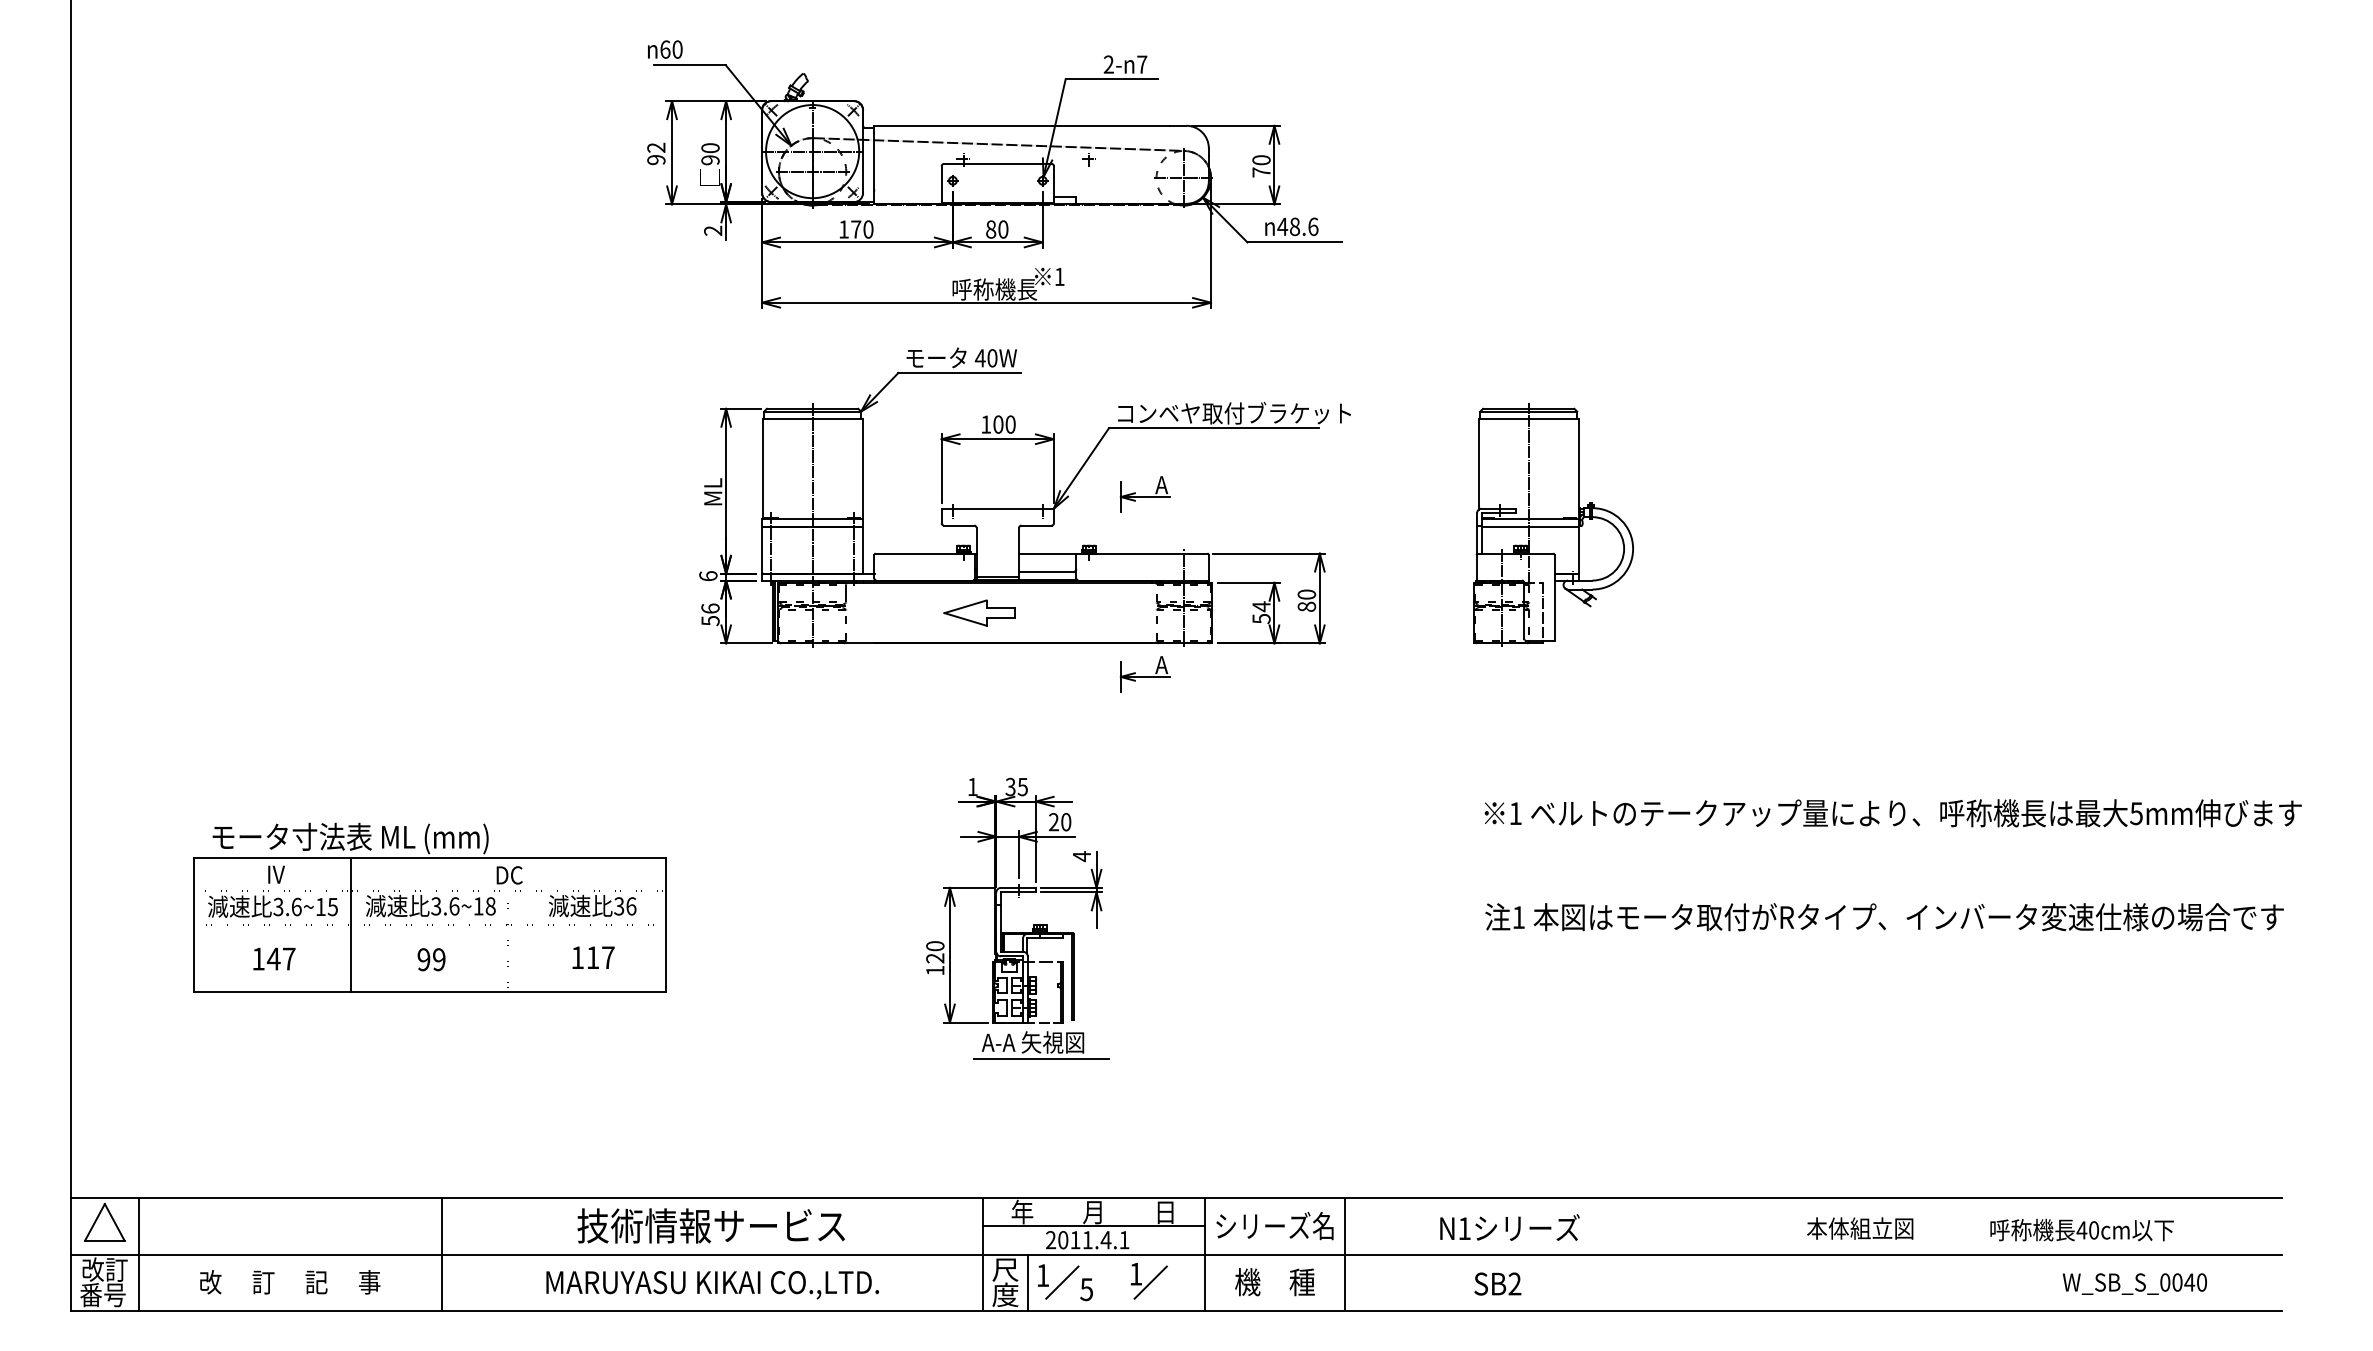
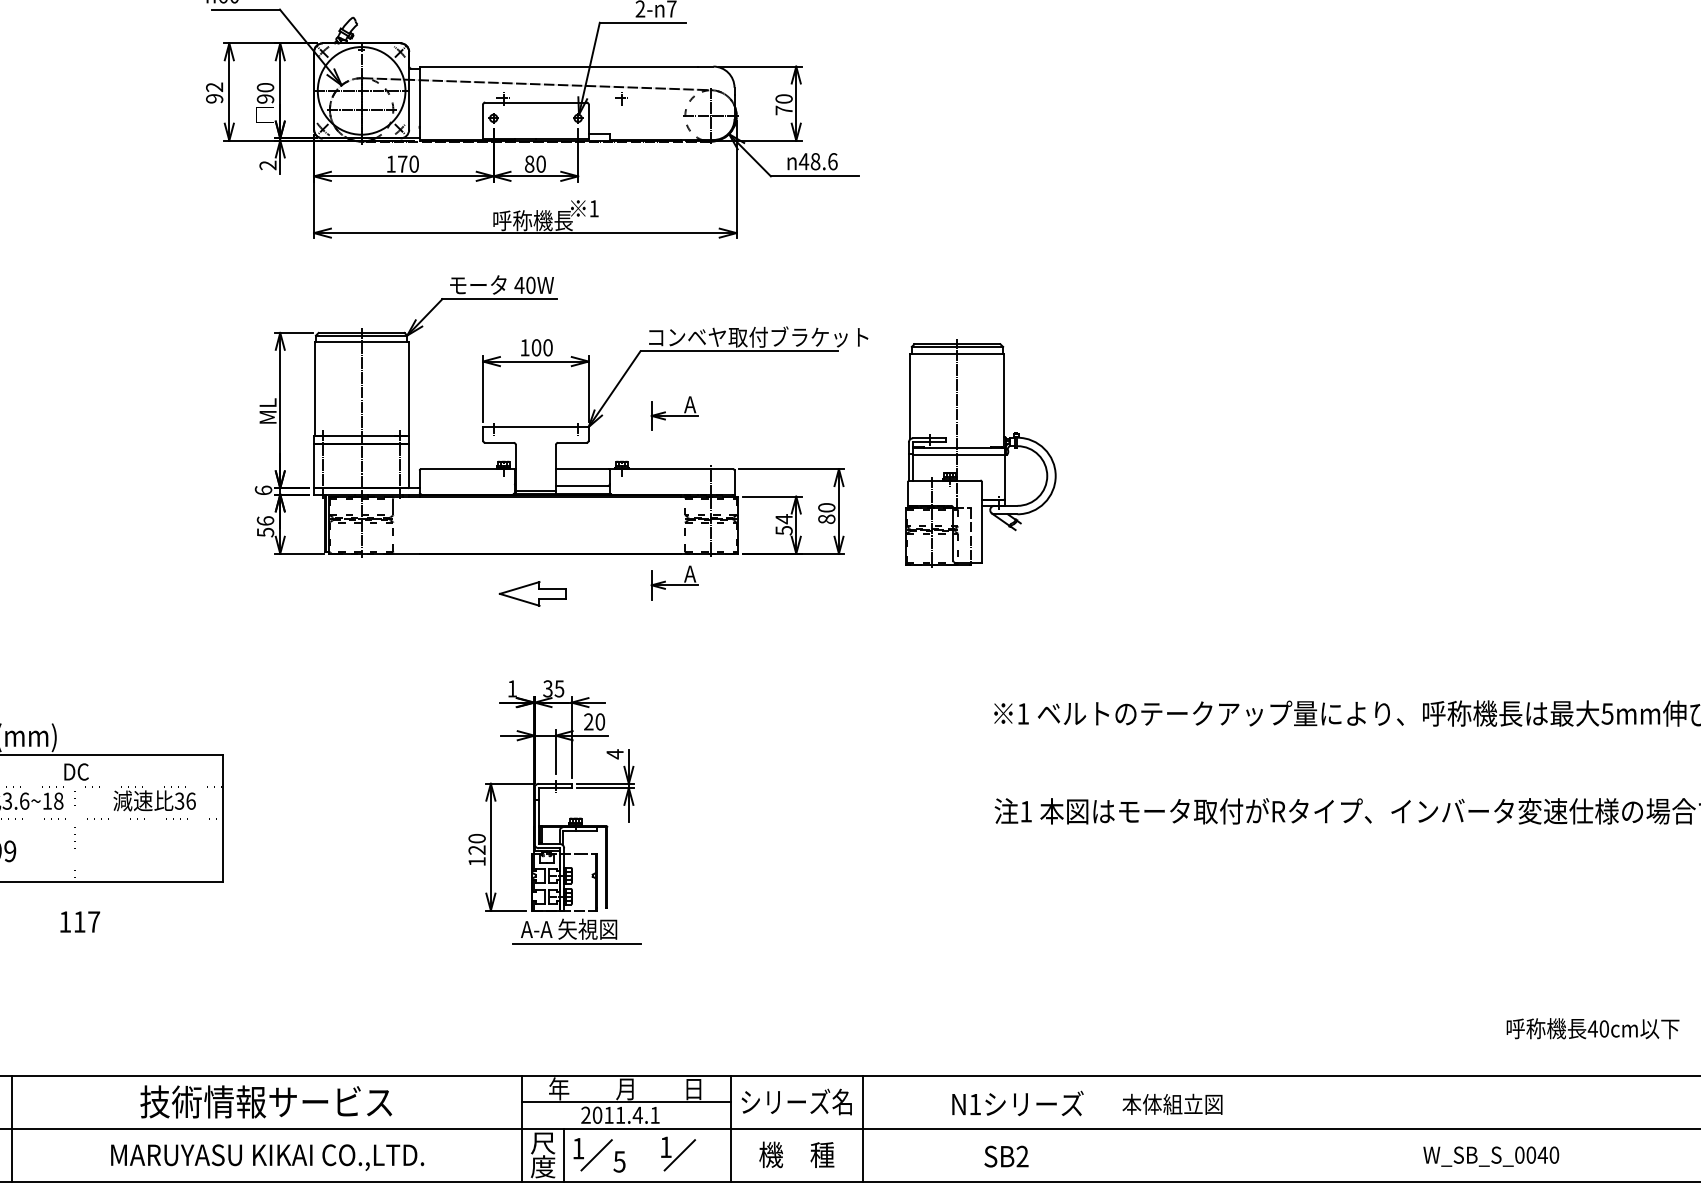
part: (1553, 524) -> (980, 453), moved
part: (979, 612) -> (532, 593), moved
text: (593, 957) -> (80, 921), moved
text: (1860, 1228) -> (1172, 1104), moved
text: (2081, 1229) -> (1592, 1028), moved
text: (2134, 1283) -> (1490, 1156), moved

